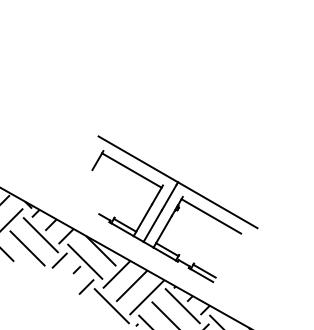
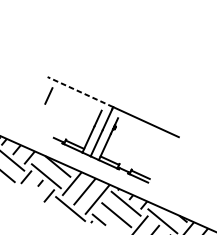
line: (138, 159) -> (80, 92), solid -> dashed
line: (131, 170) -> (75, 101), removed
line: (211, 216) -> (141, 131), removed

